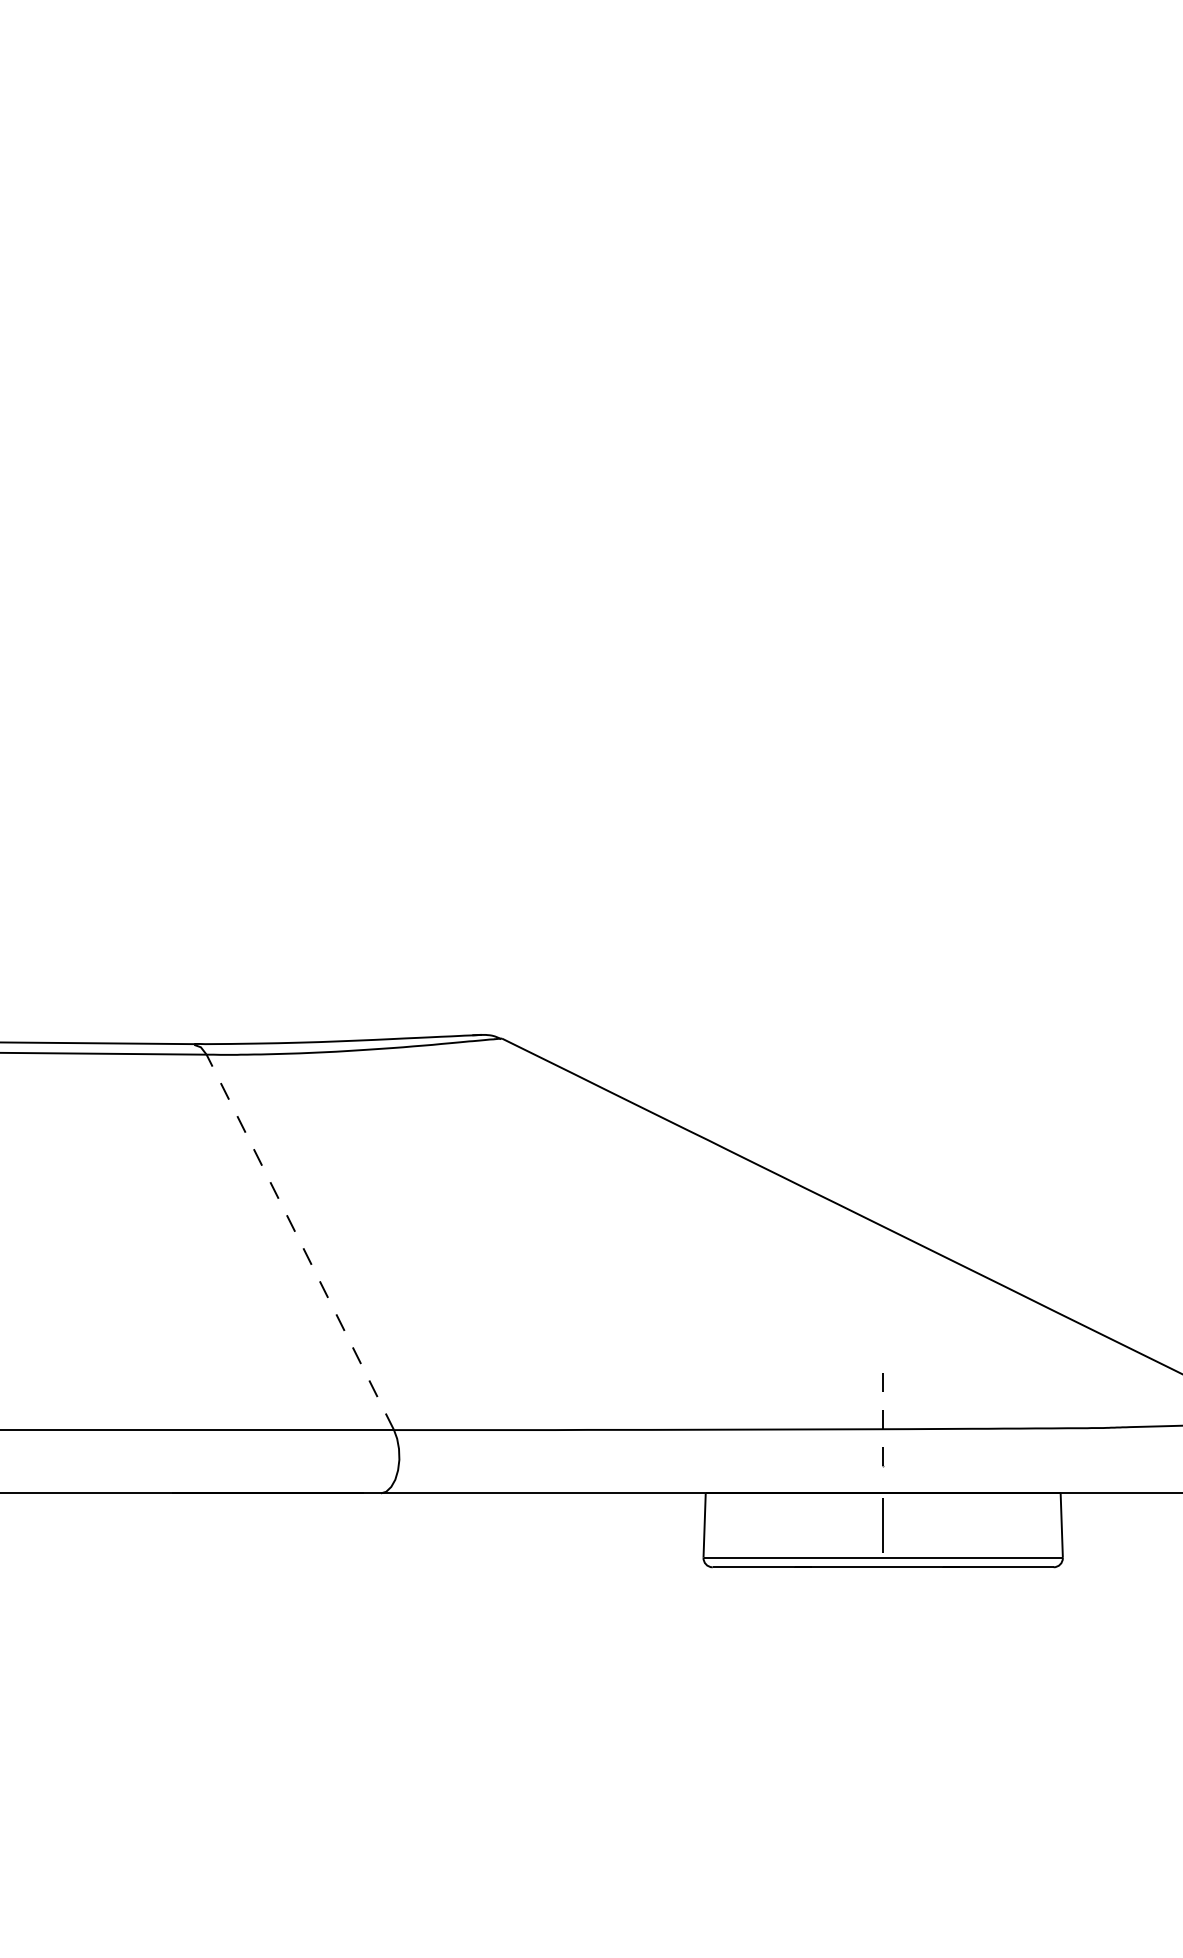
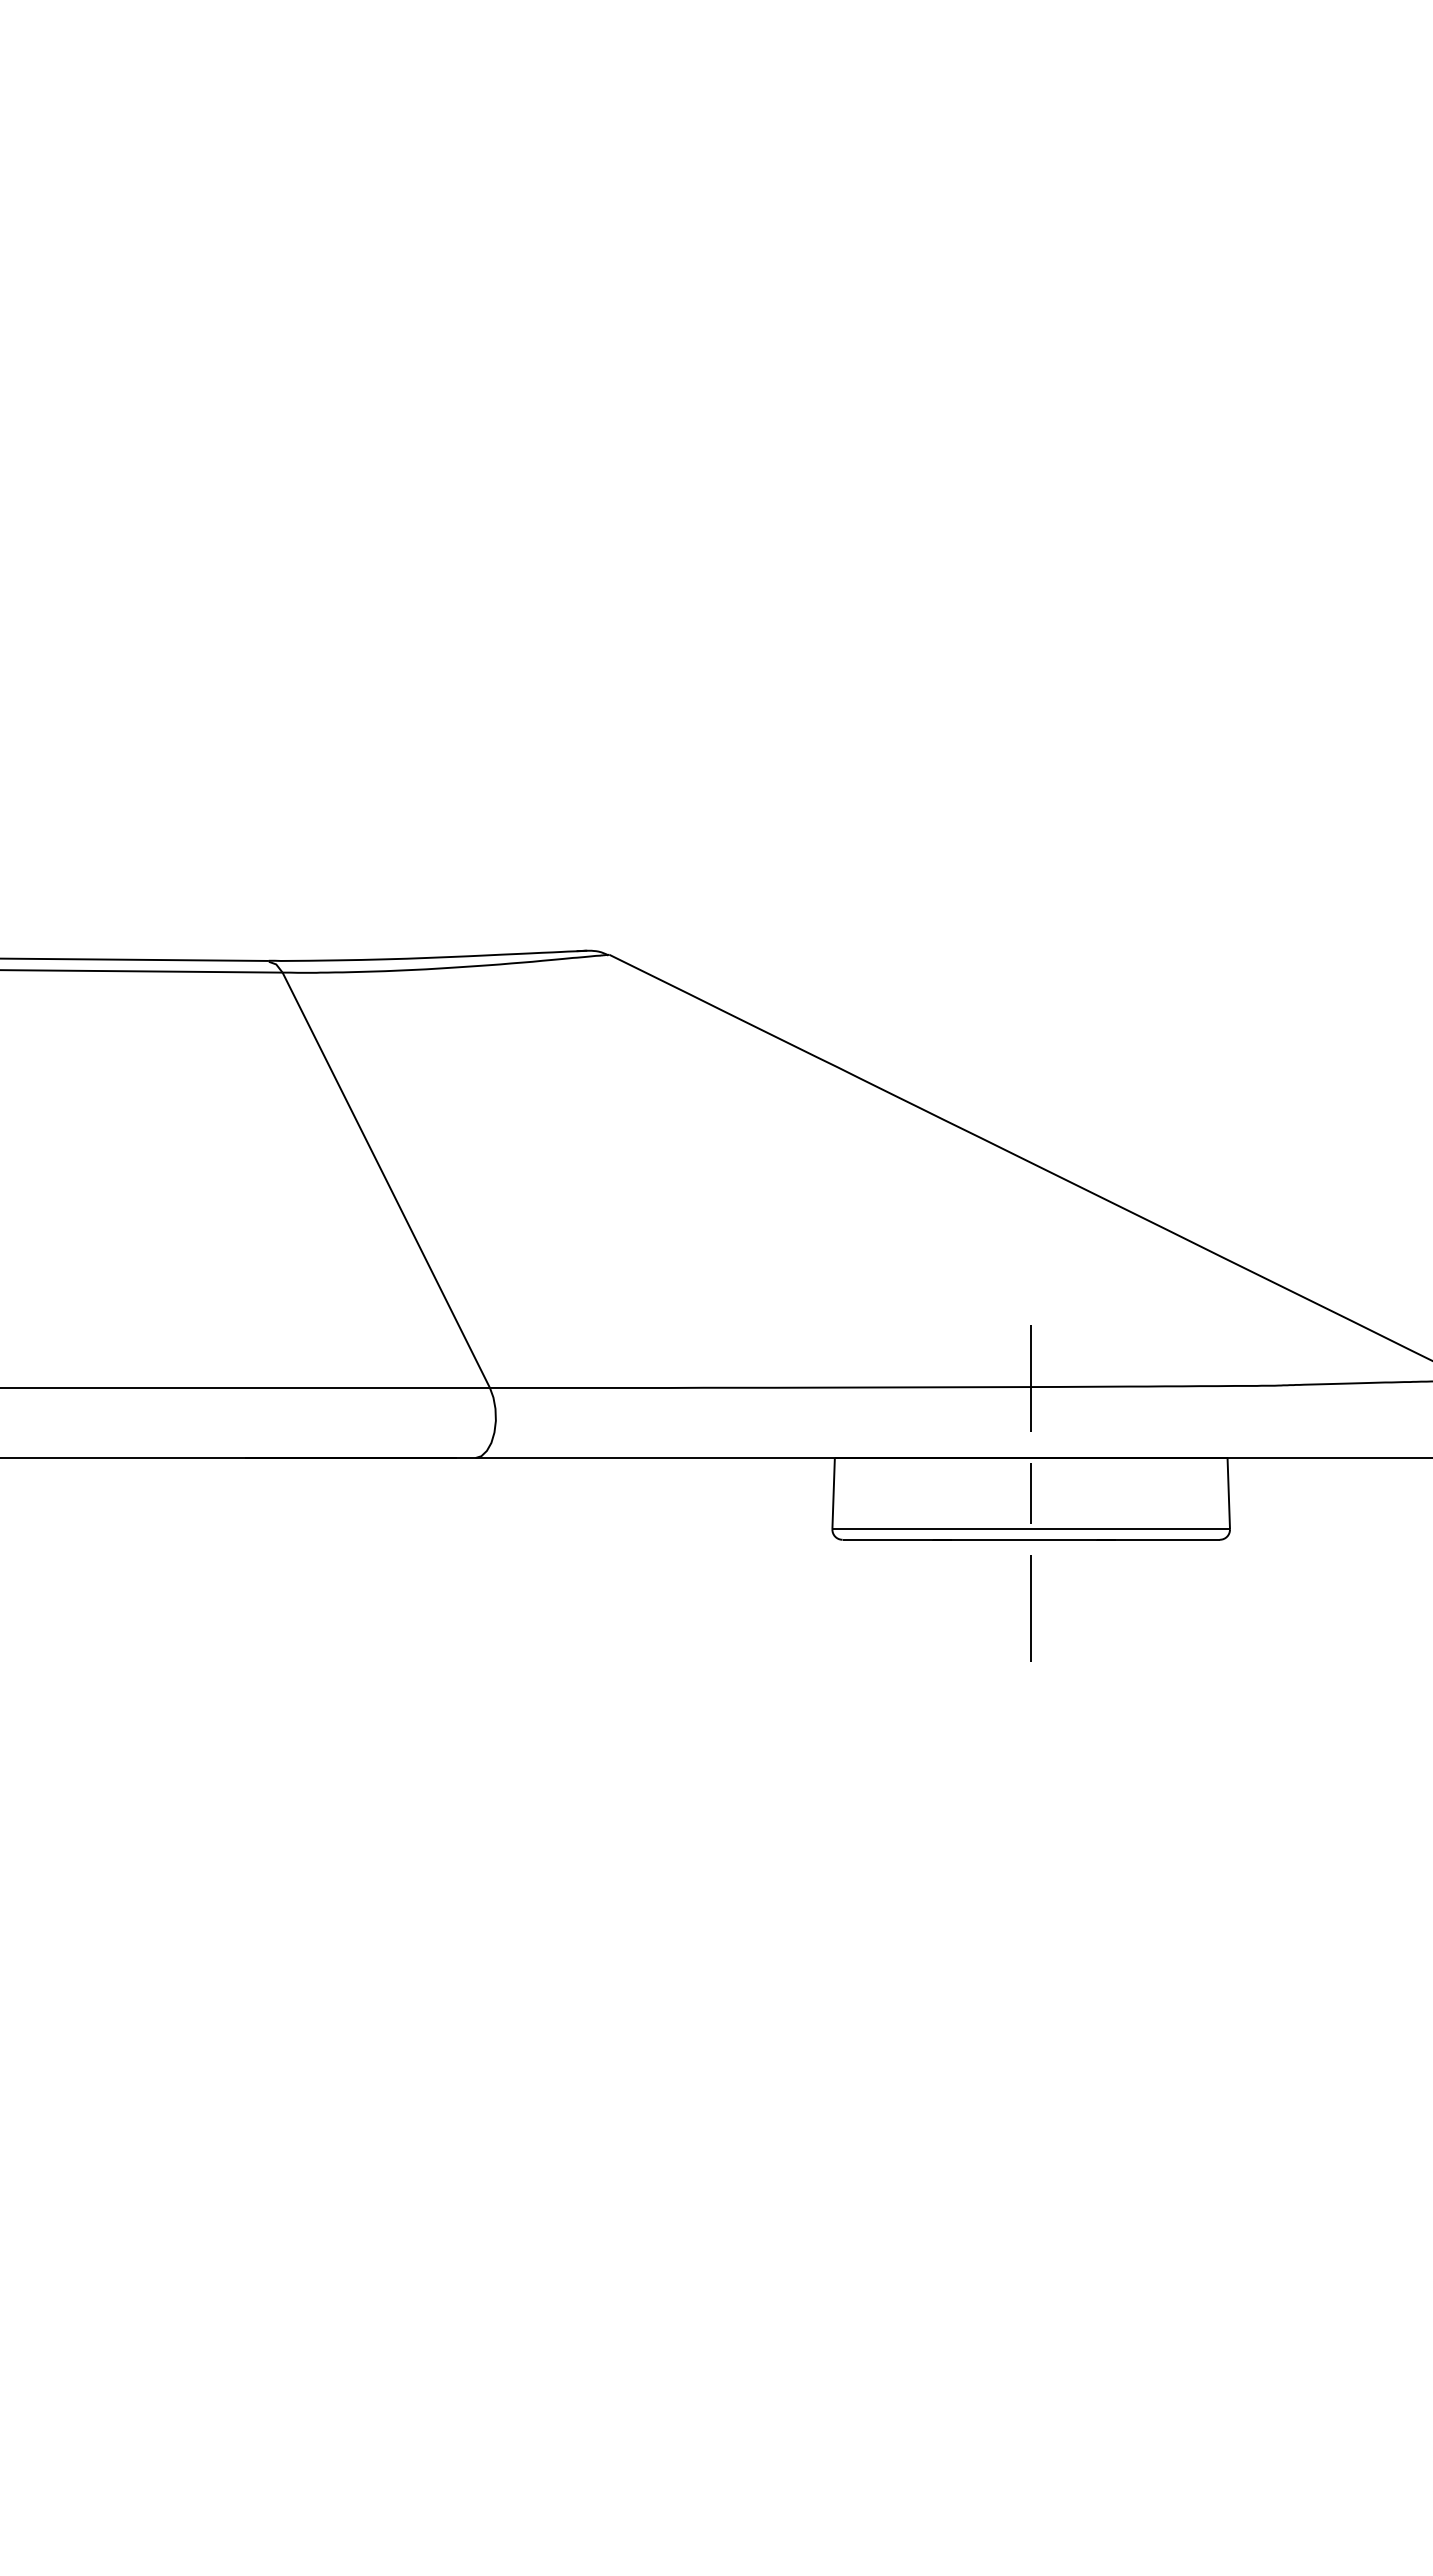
line: (300, 1242) -> (386, 1180), dashed -> solid
line: (883, 1422) -> (1031, 1379), dashed -> solid
line: (882, 1629) -> (1030, 1608), added

